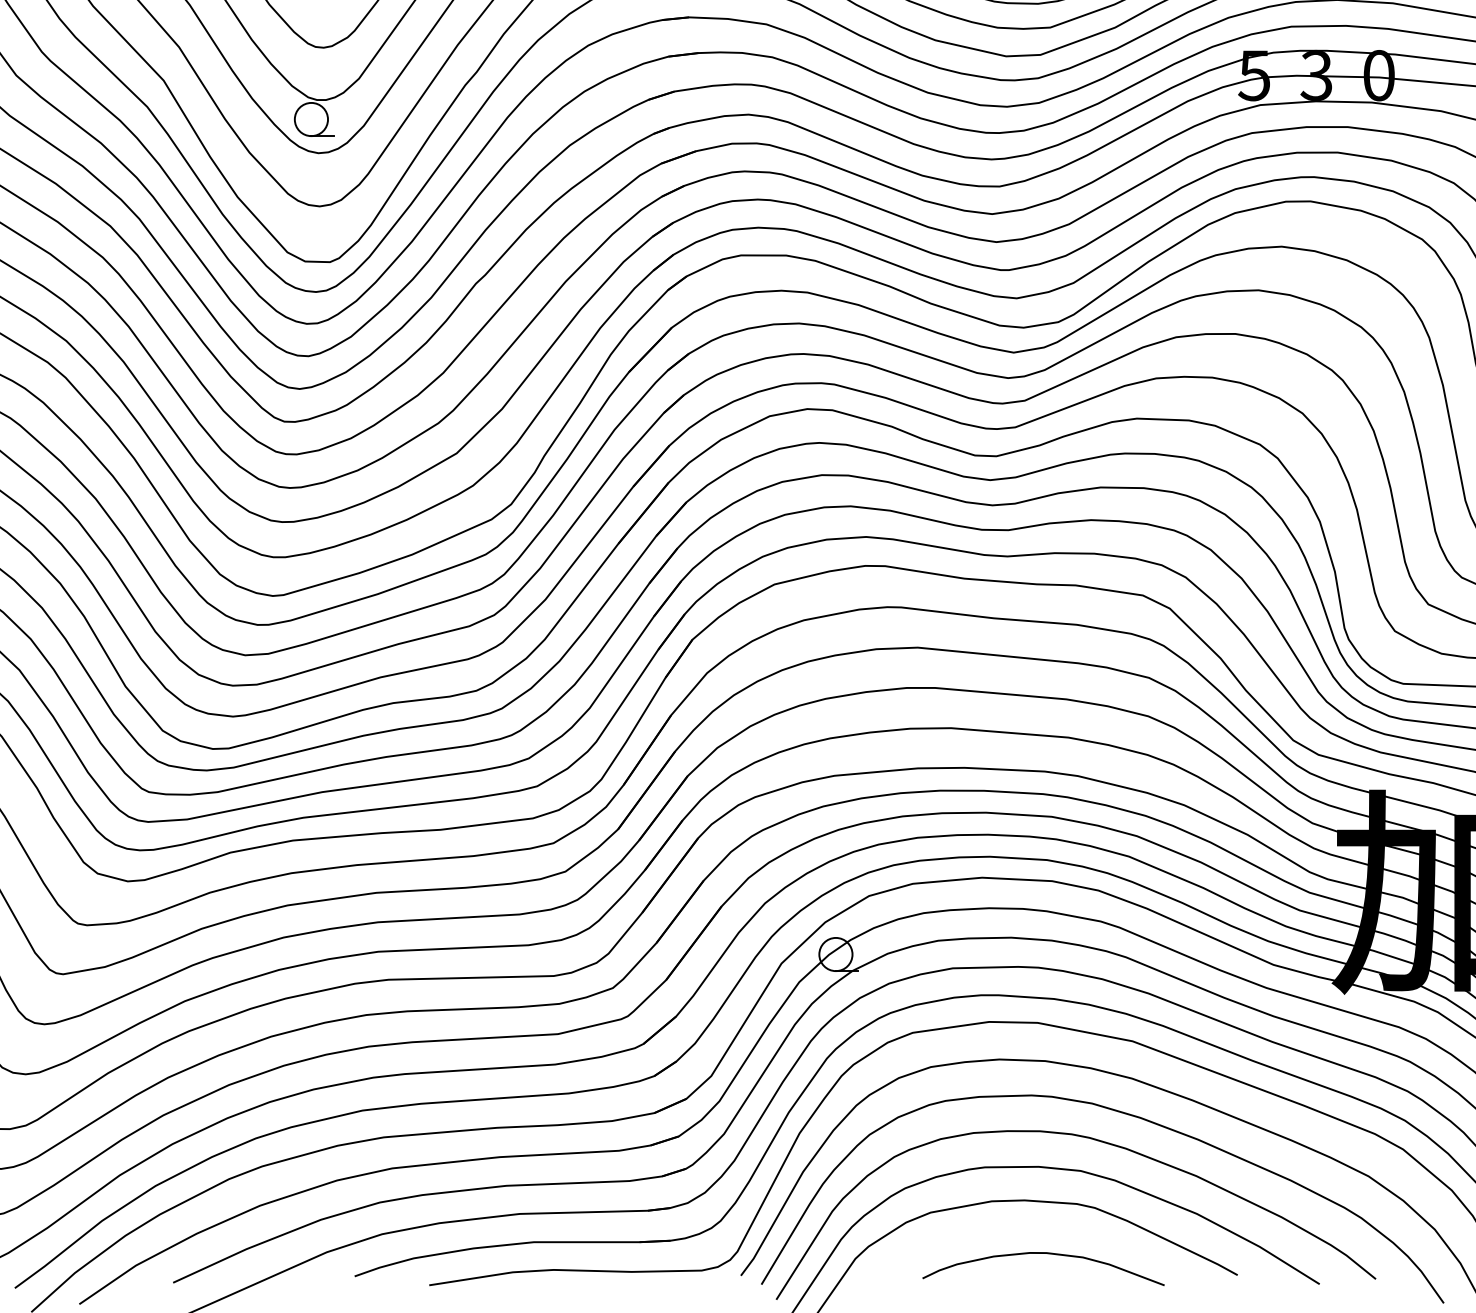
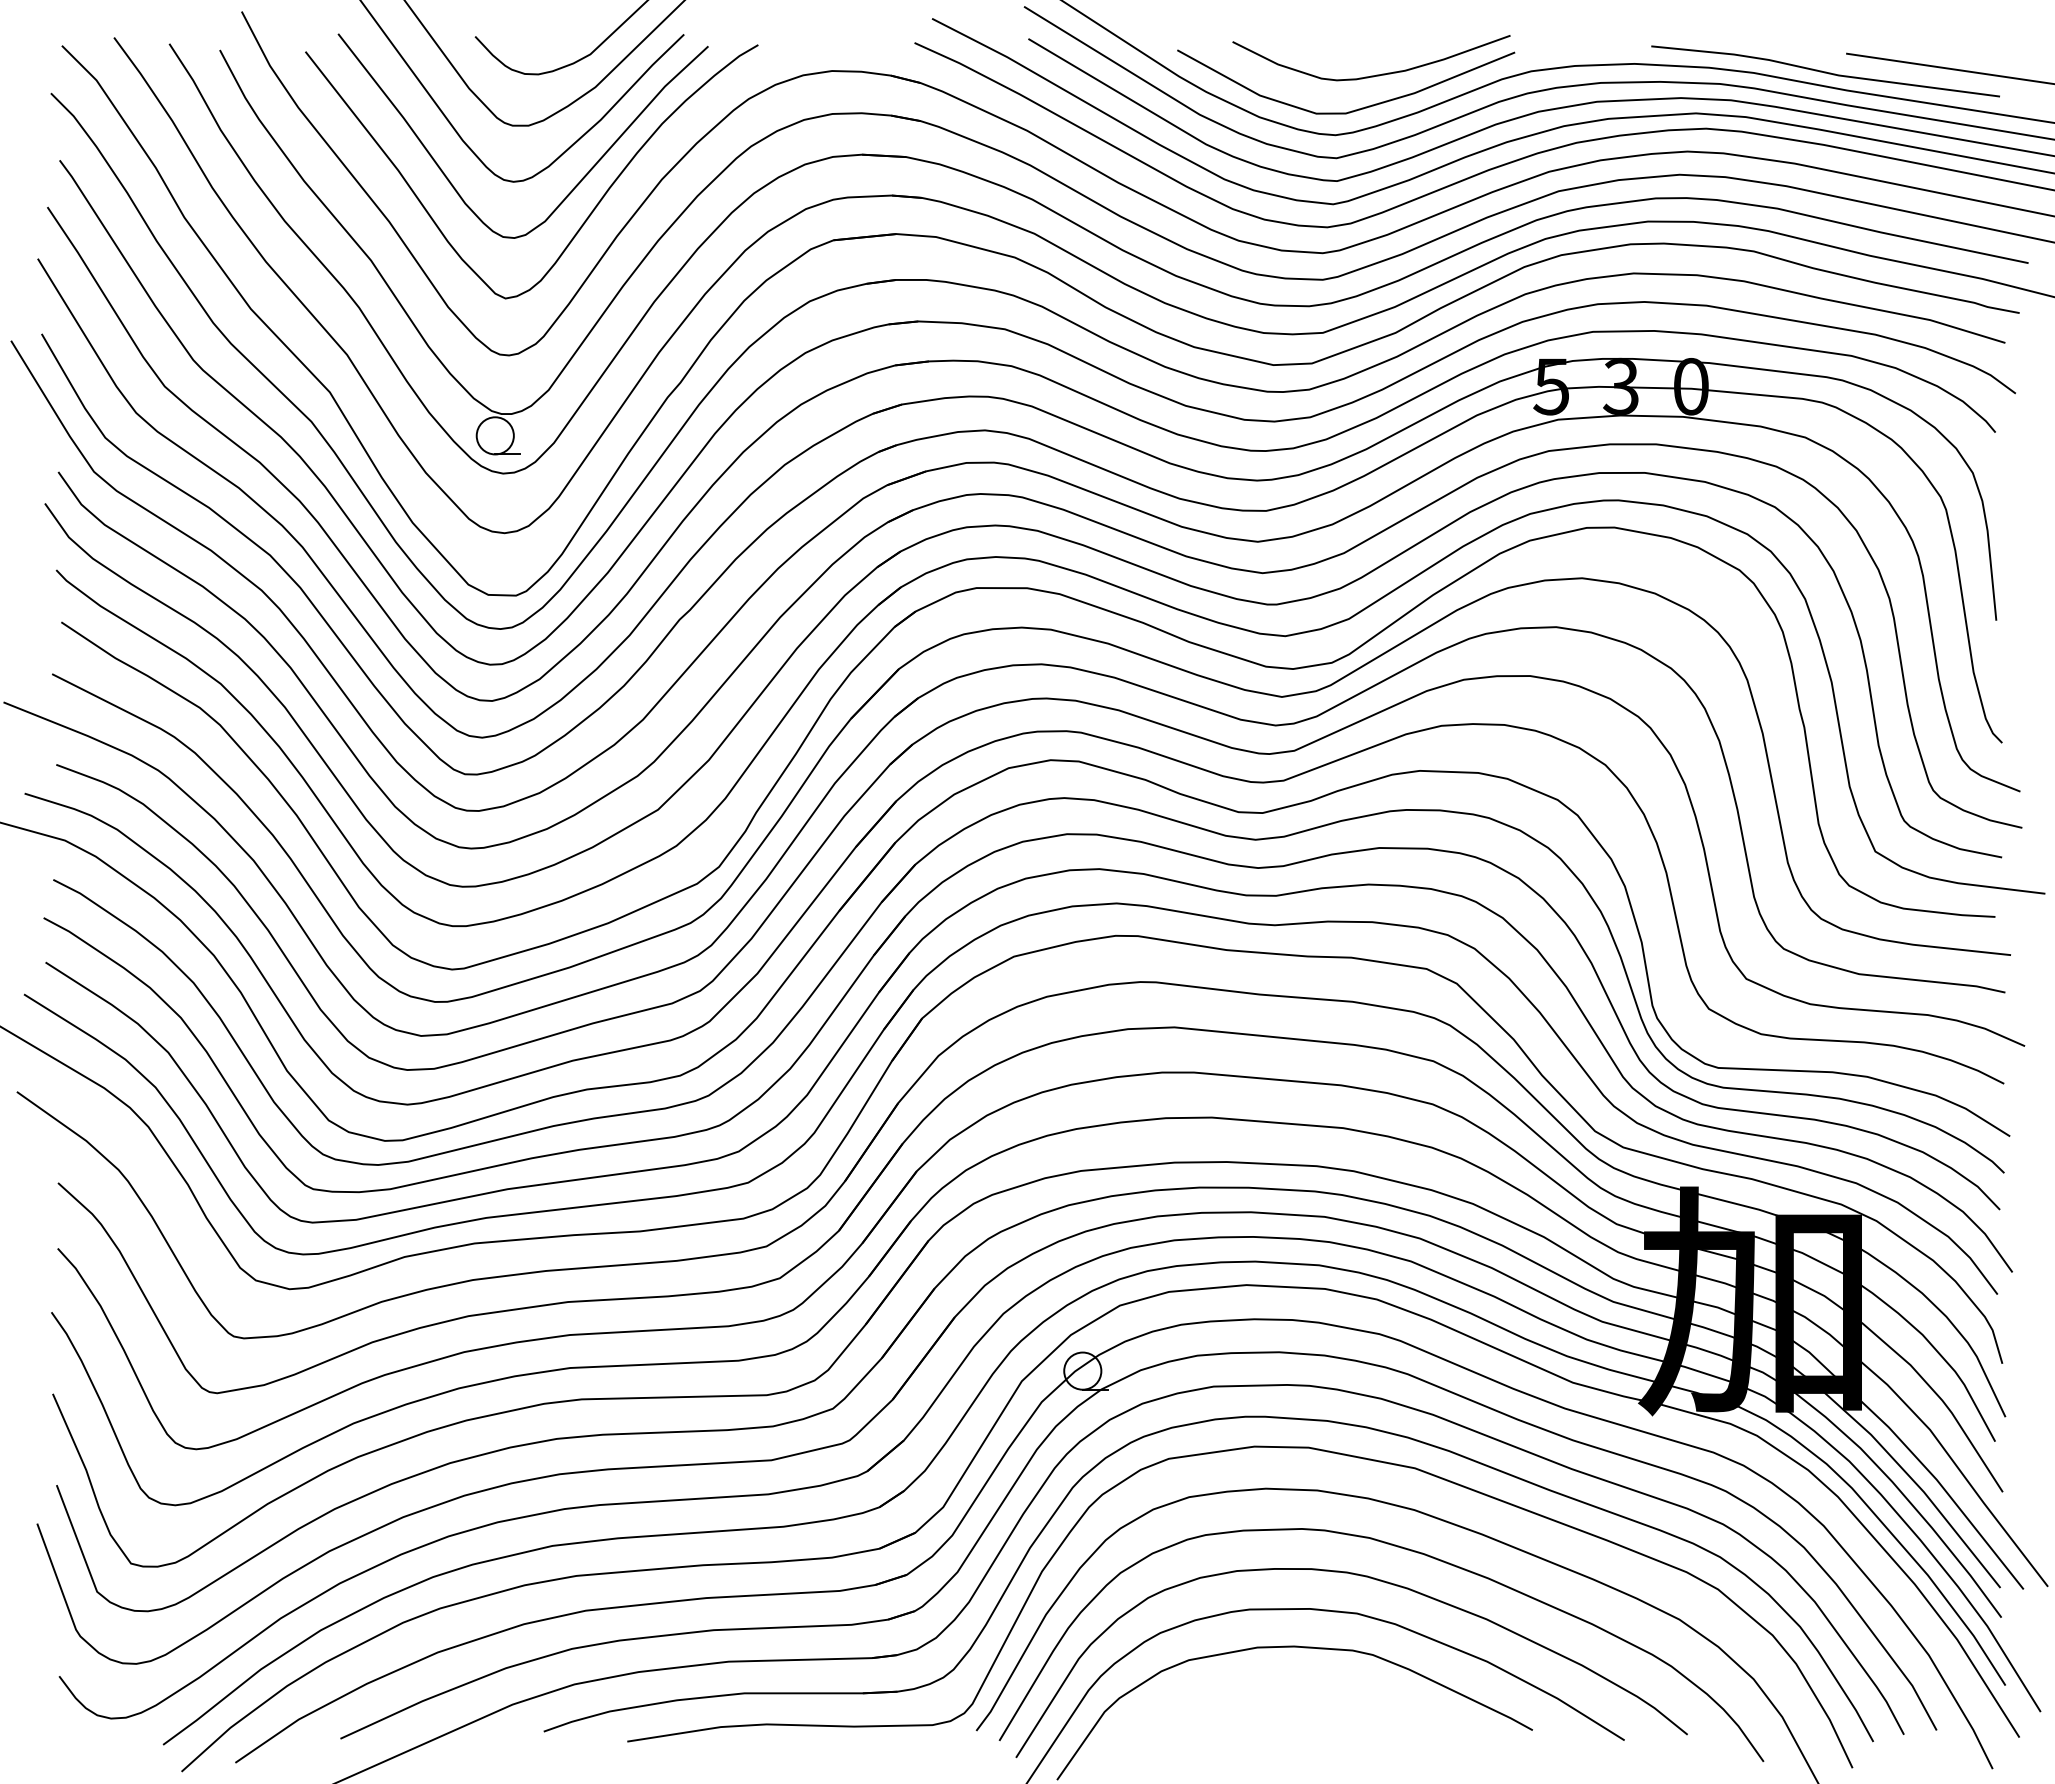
curve: (1042, 1253) -> (1314, 1706), removed

